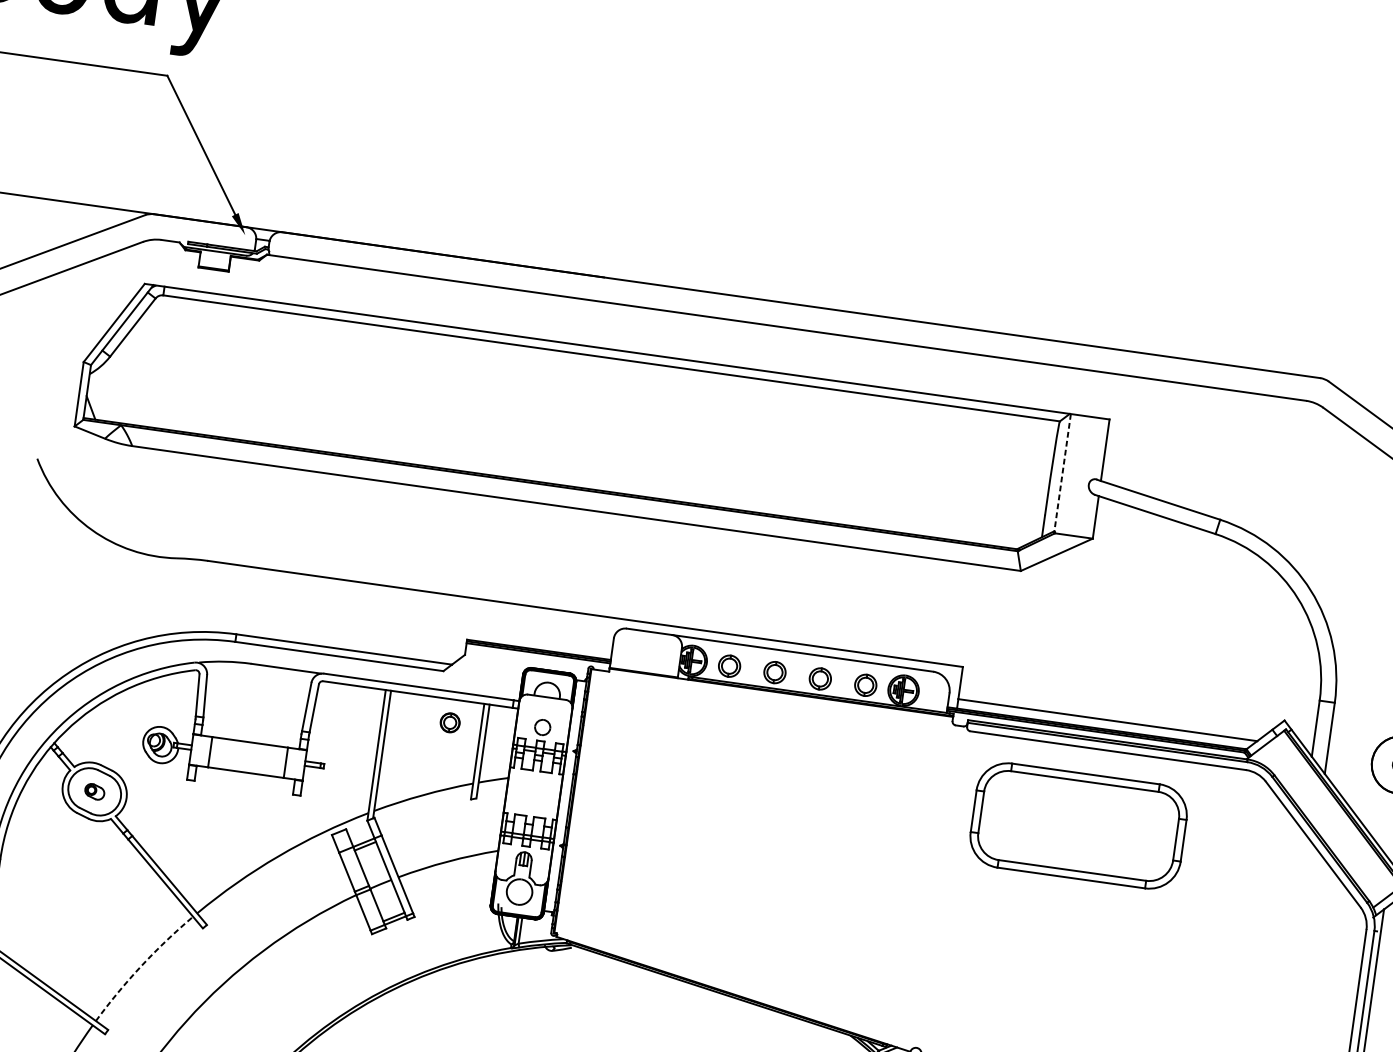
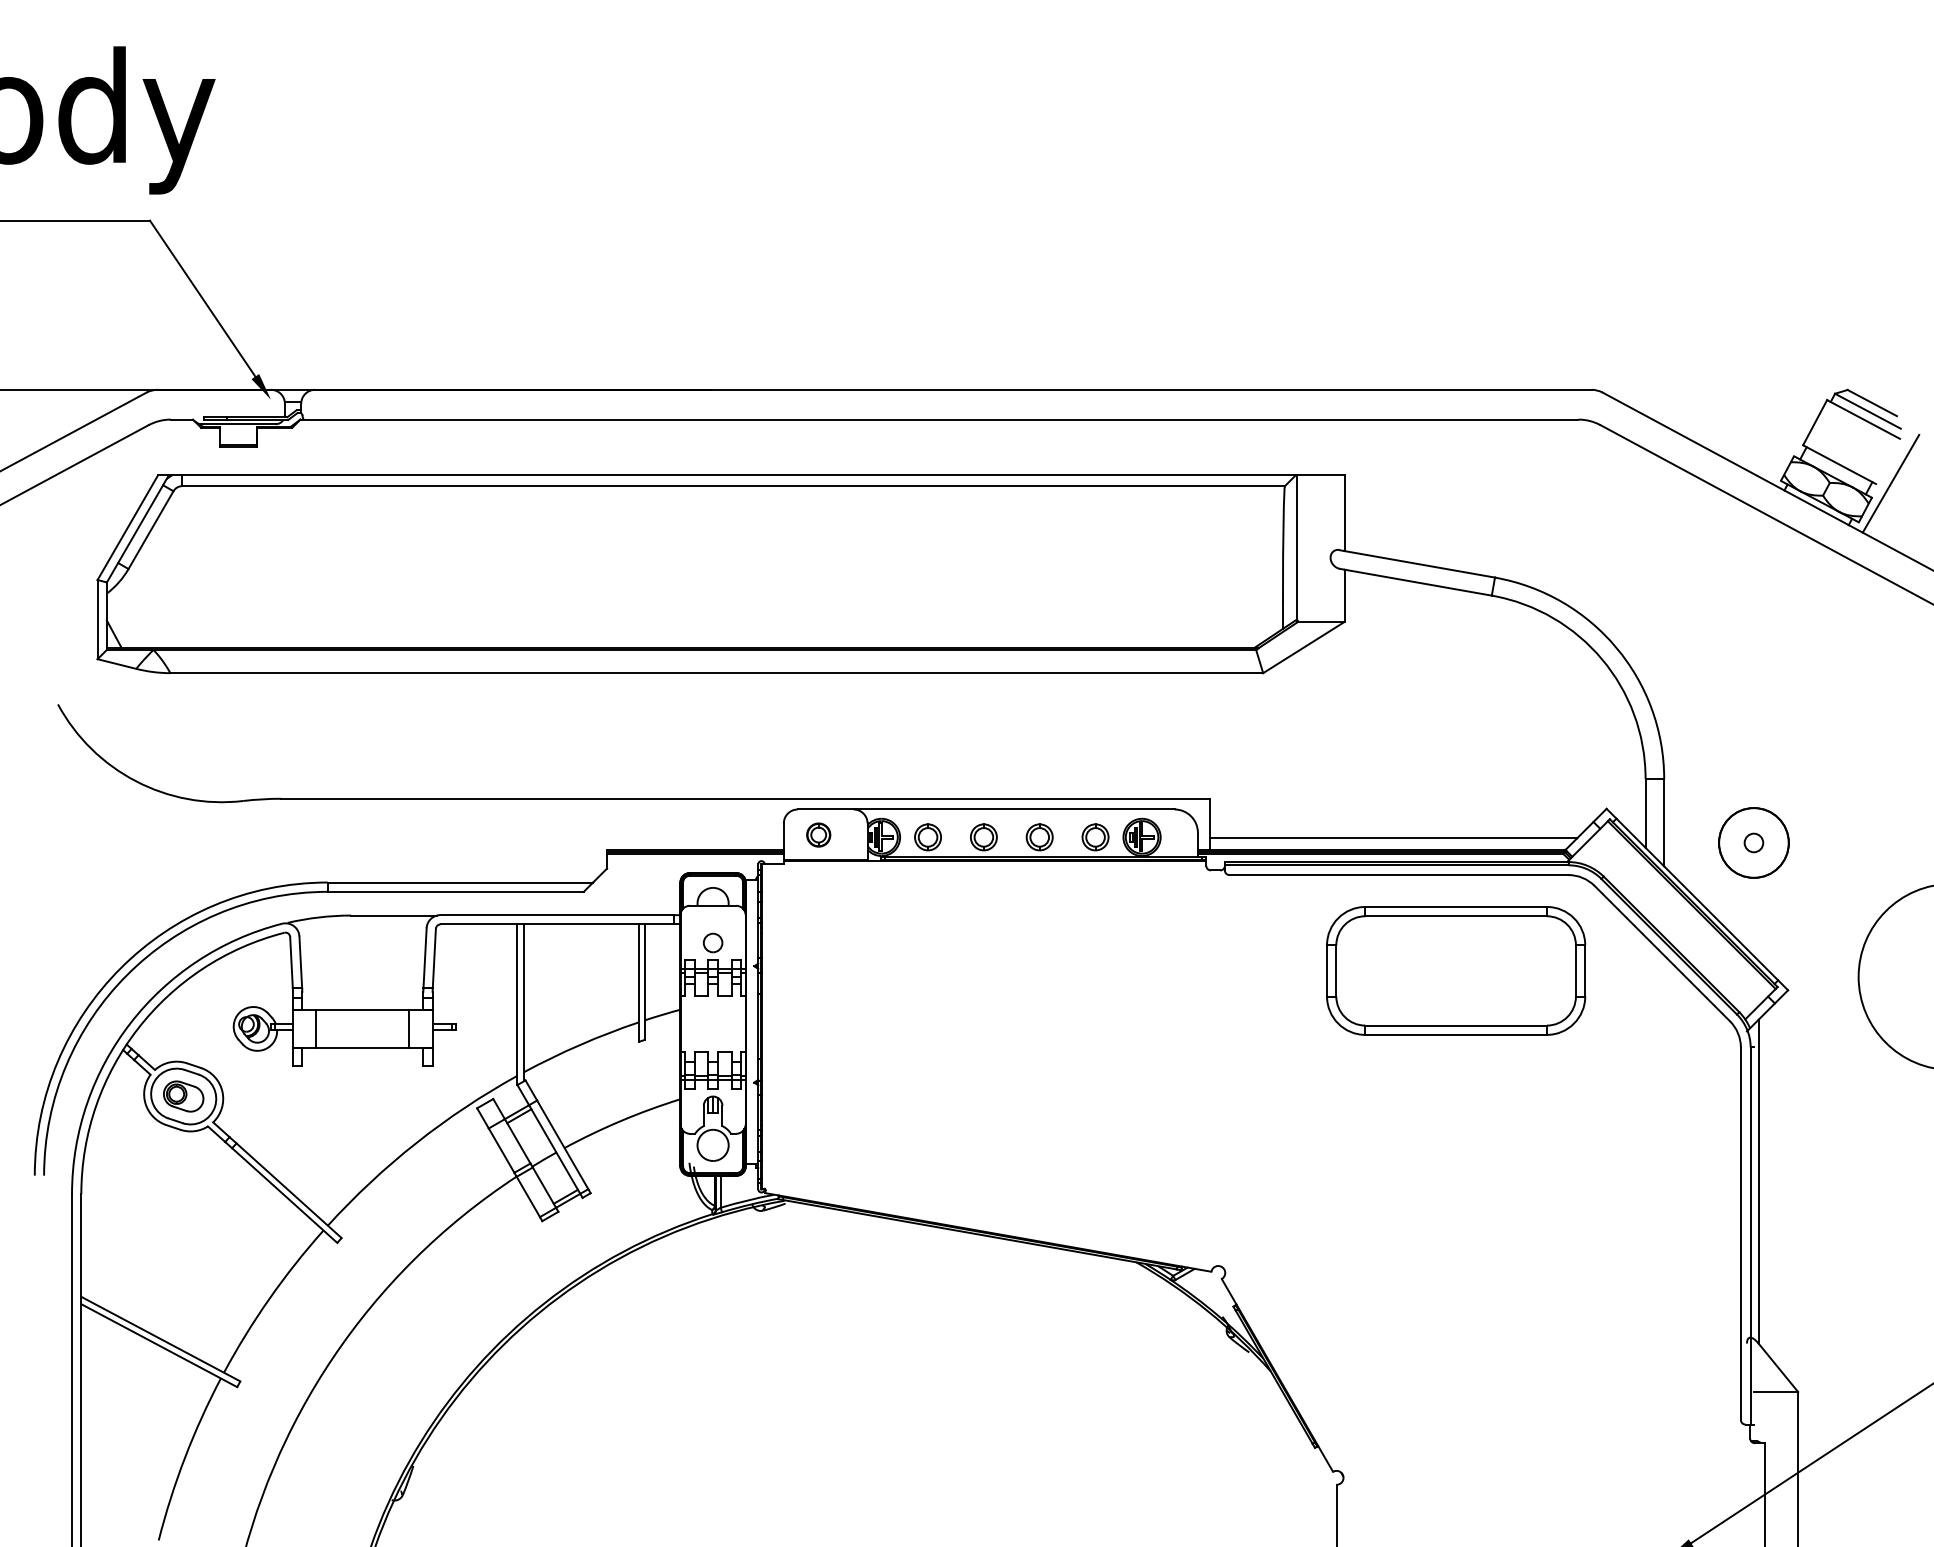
line: (1062, 474) -> (1296, 549), dashed -> solid
part: (450, 722) -> (818, 834), moved
part: (94, 791) -> (183, 1096), size x1.67
part: (1078, 825) -> (1456, 970), moved
arc: (141, 965) -> (269, 1298), dashed -> solid

